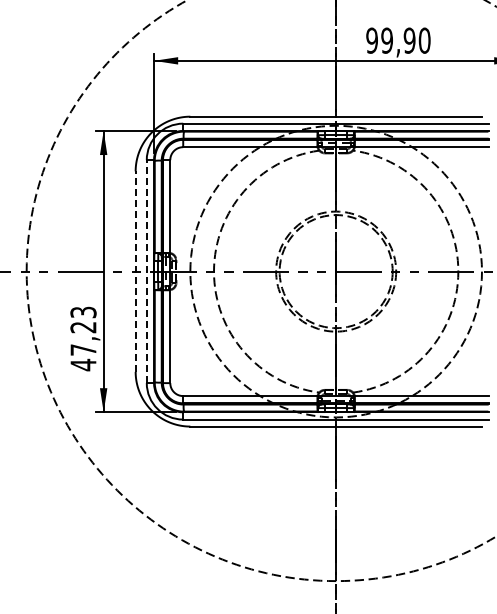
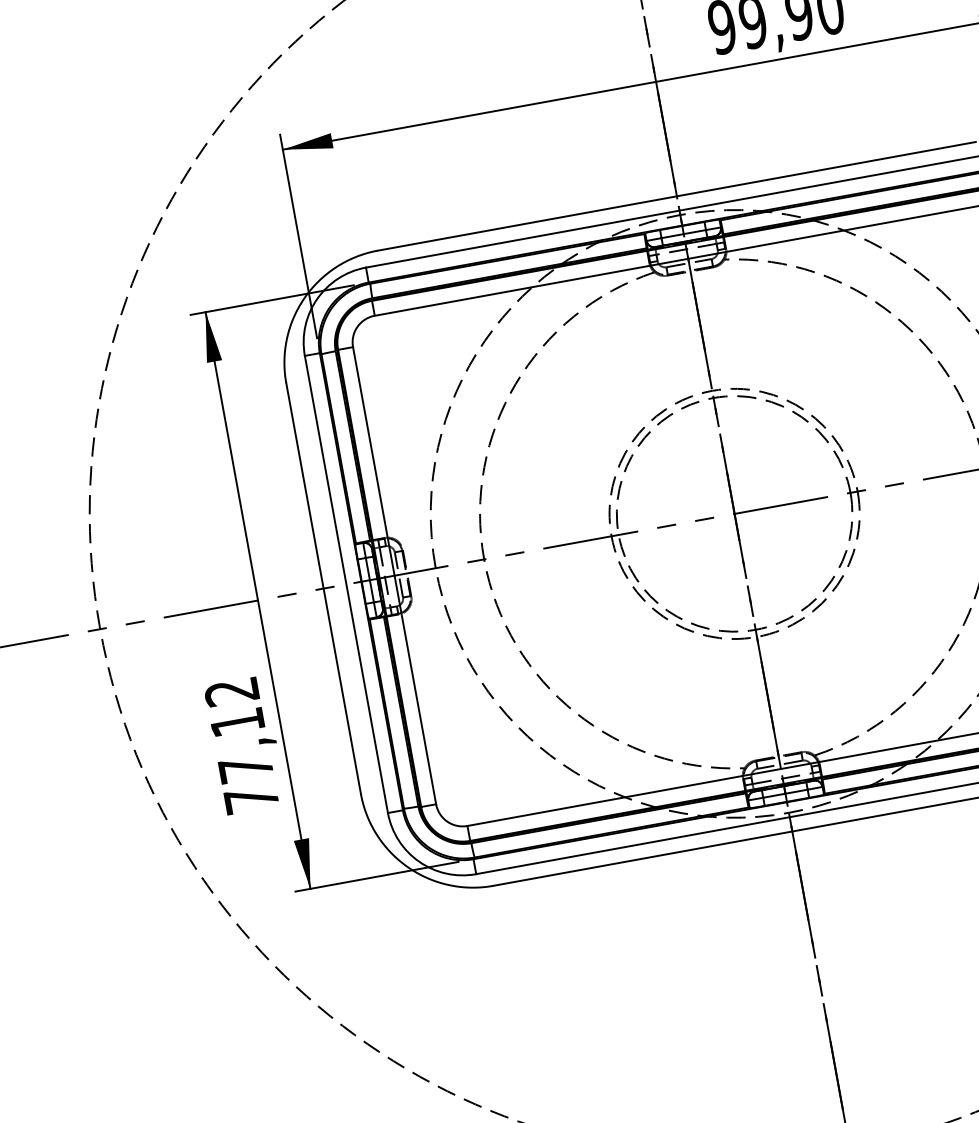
line: (135, 271) -> (323, 588), dashed -> solid
line: (146, 271) -> (345, 584), dashed -> solid
text: (83, 338) -> (241, 745), 47,23 -> 77,12

